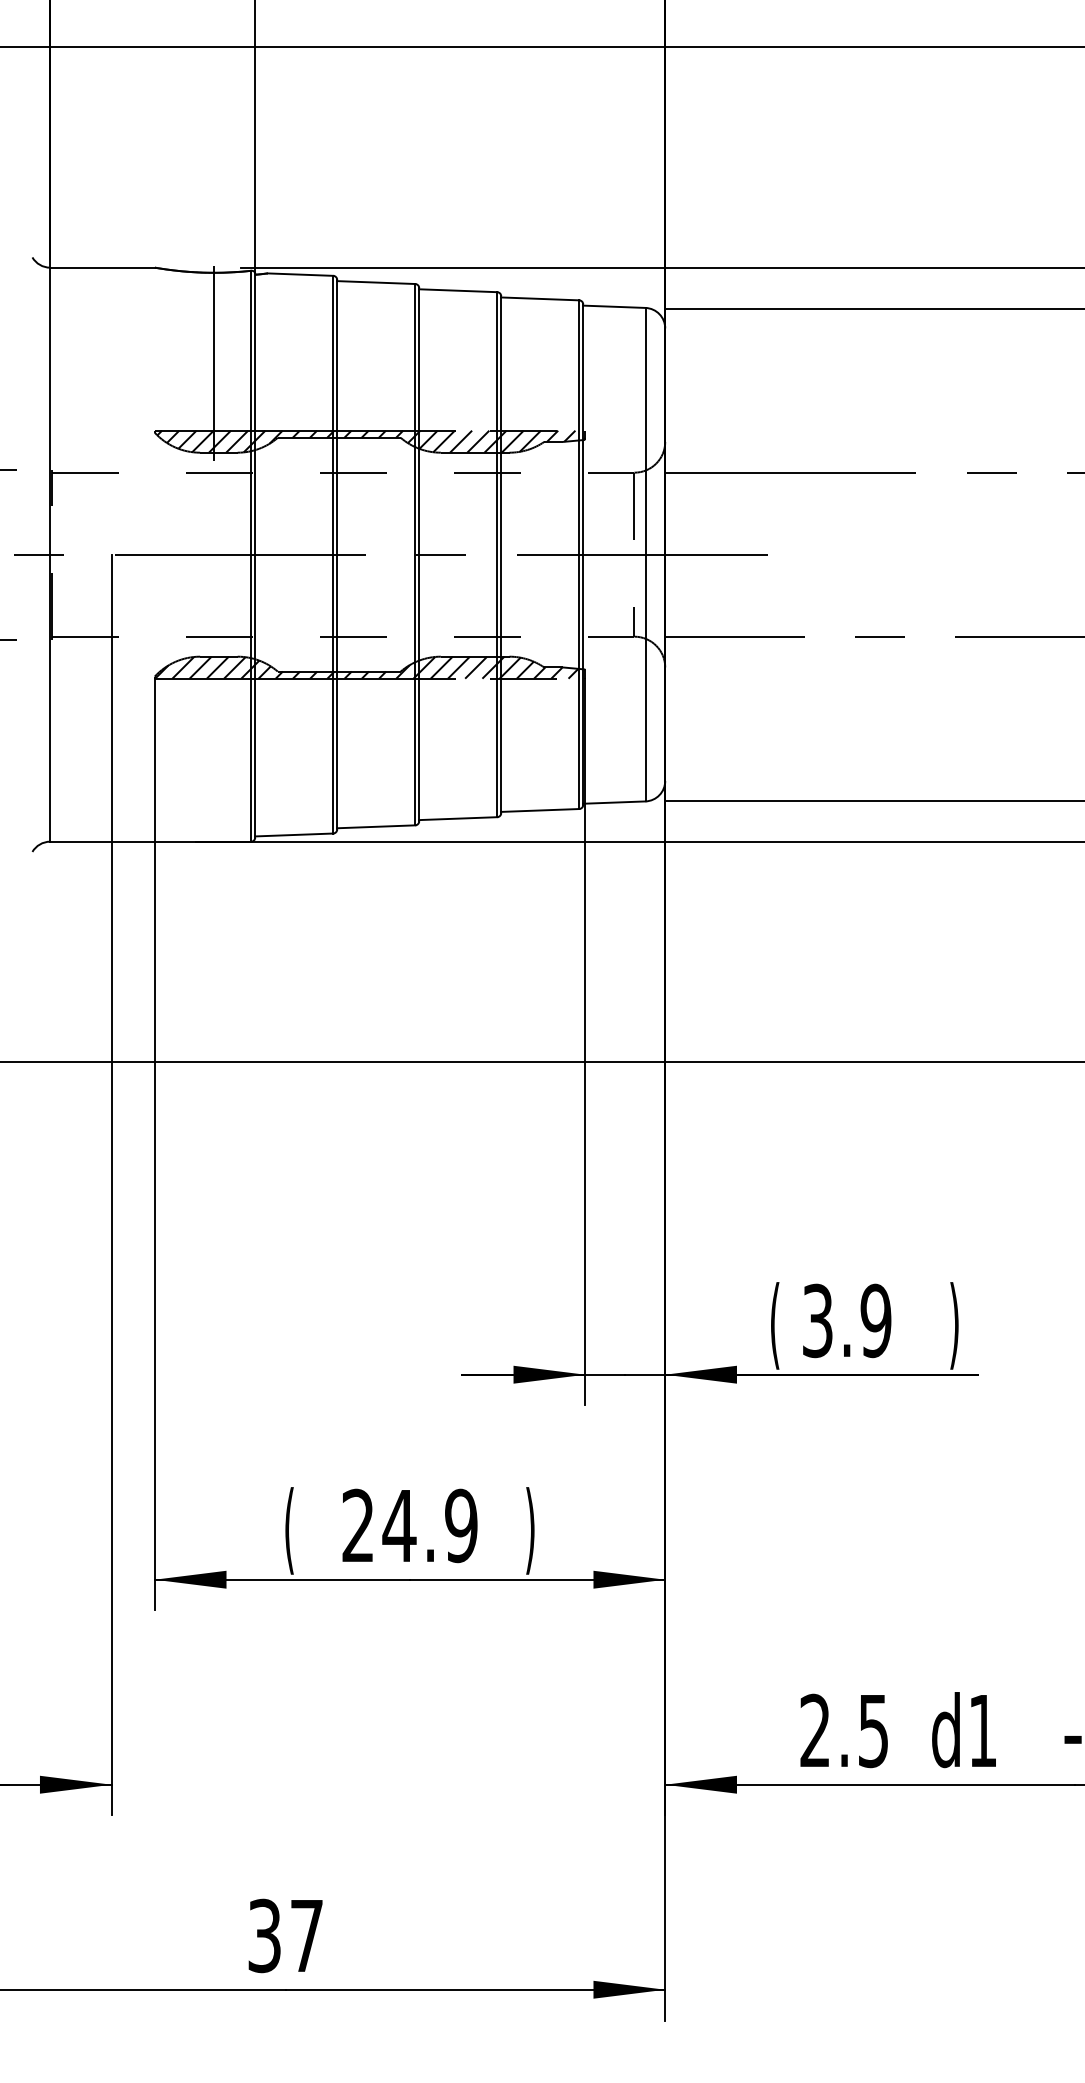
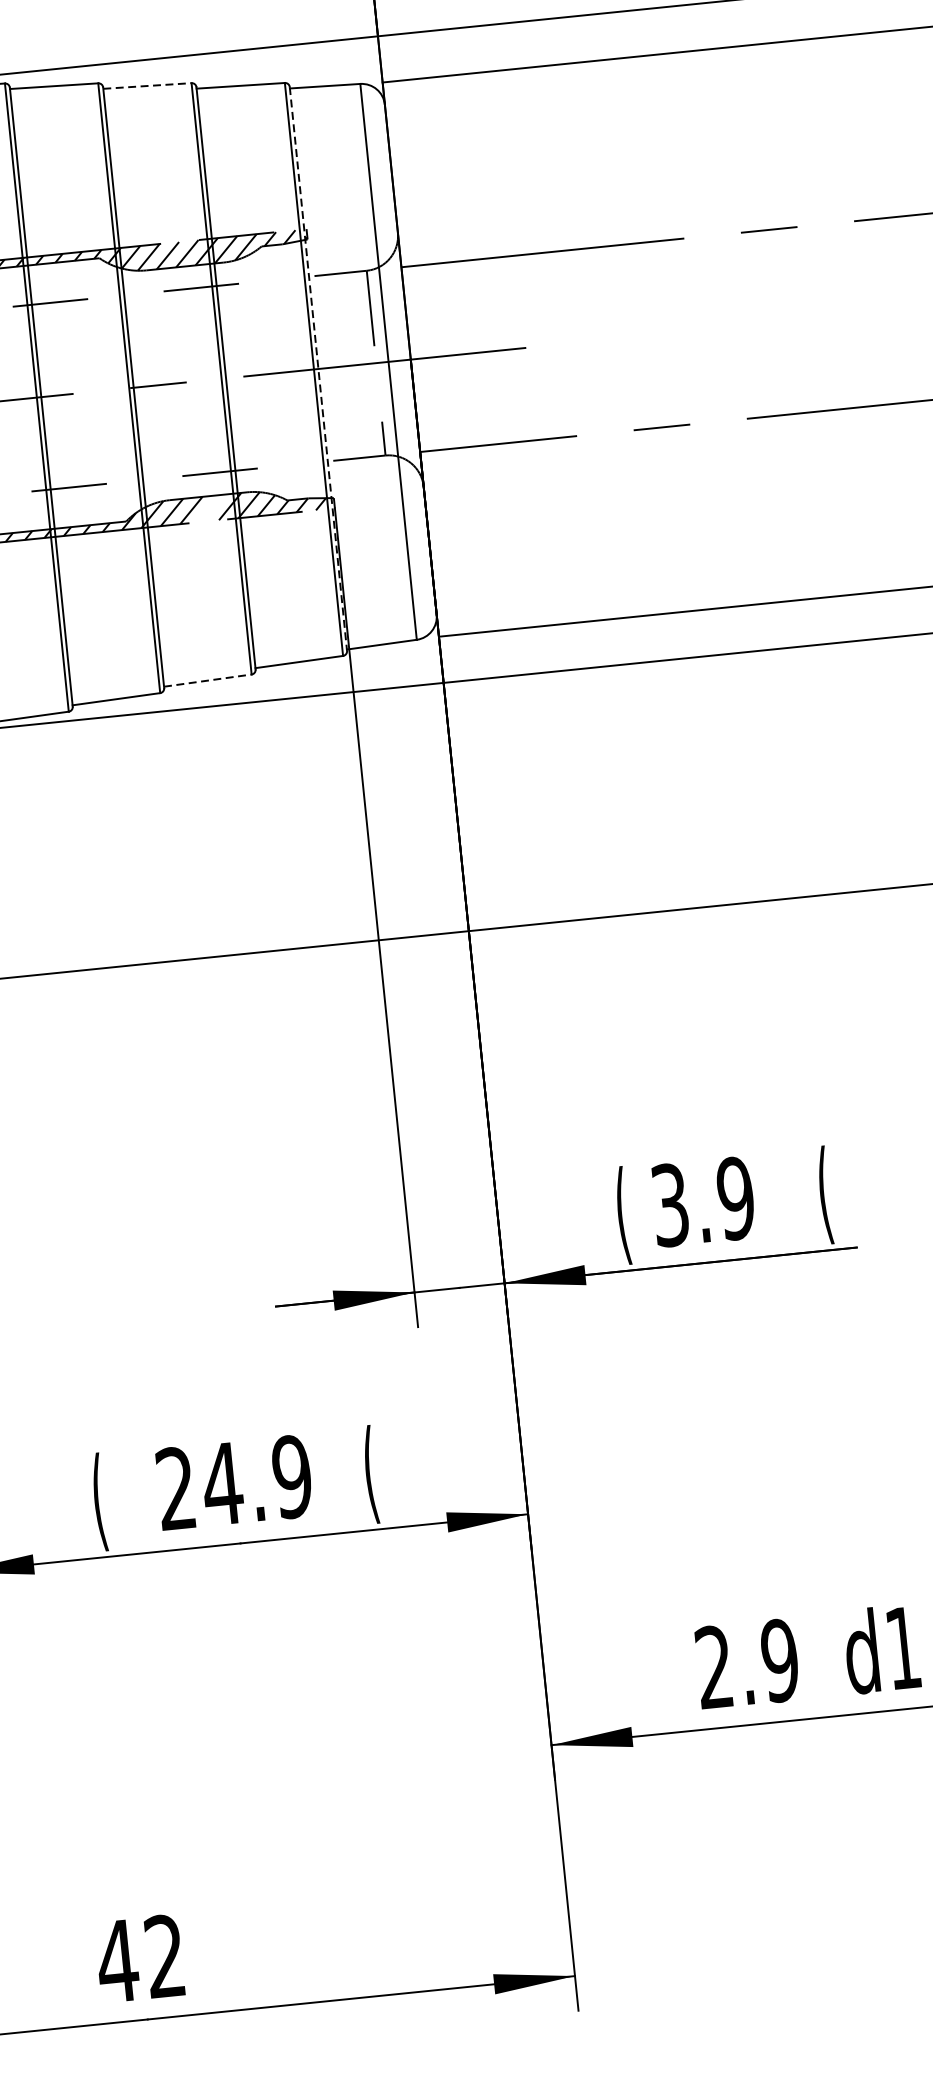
line: (458, 290) -> (147, 85), solid -> dashed
line: (583, 555) -> (318, 369), solid -> dashed
line: (476, 667) -> (211, 508), removed
line: (458, 818) -> (208, 680), solid -> dashed
text: (954, 1325) -> (824, 1194), ) -> (
text: (530, 1530) -> (370, 1474), ) -> (
text: (873, 1730) -> (779, 1660), 2.5 -> 2.9
text: (284, 1935) -> (139, 1958), 37 -> 42

